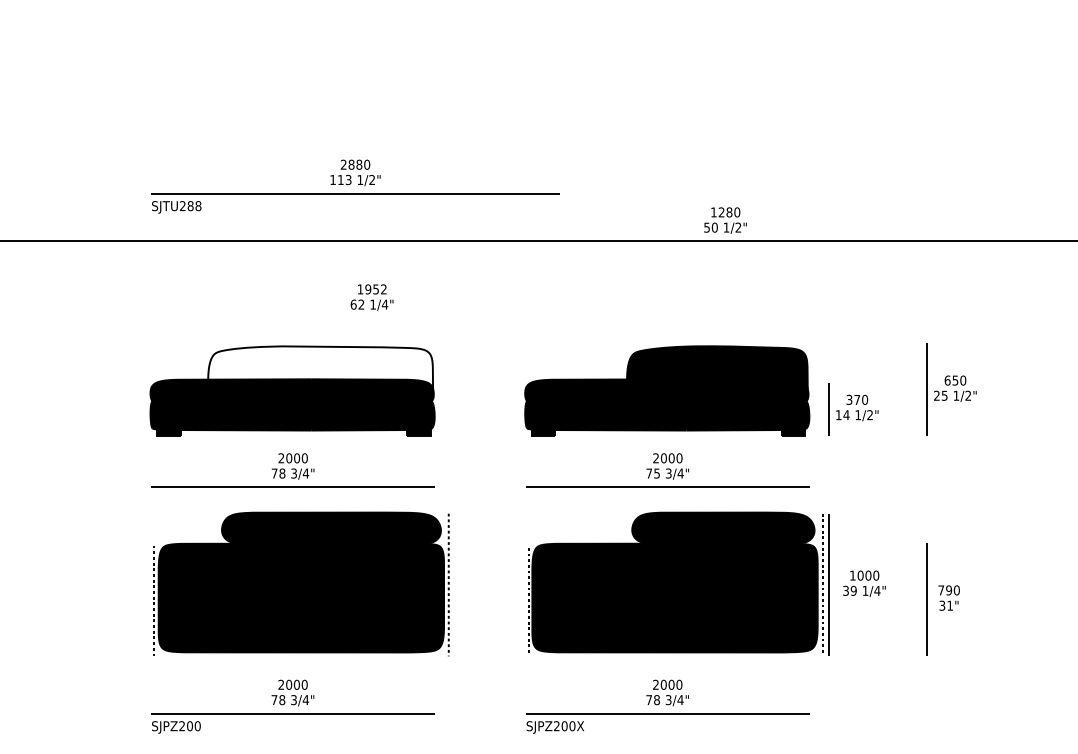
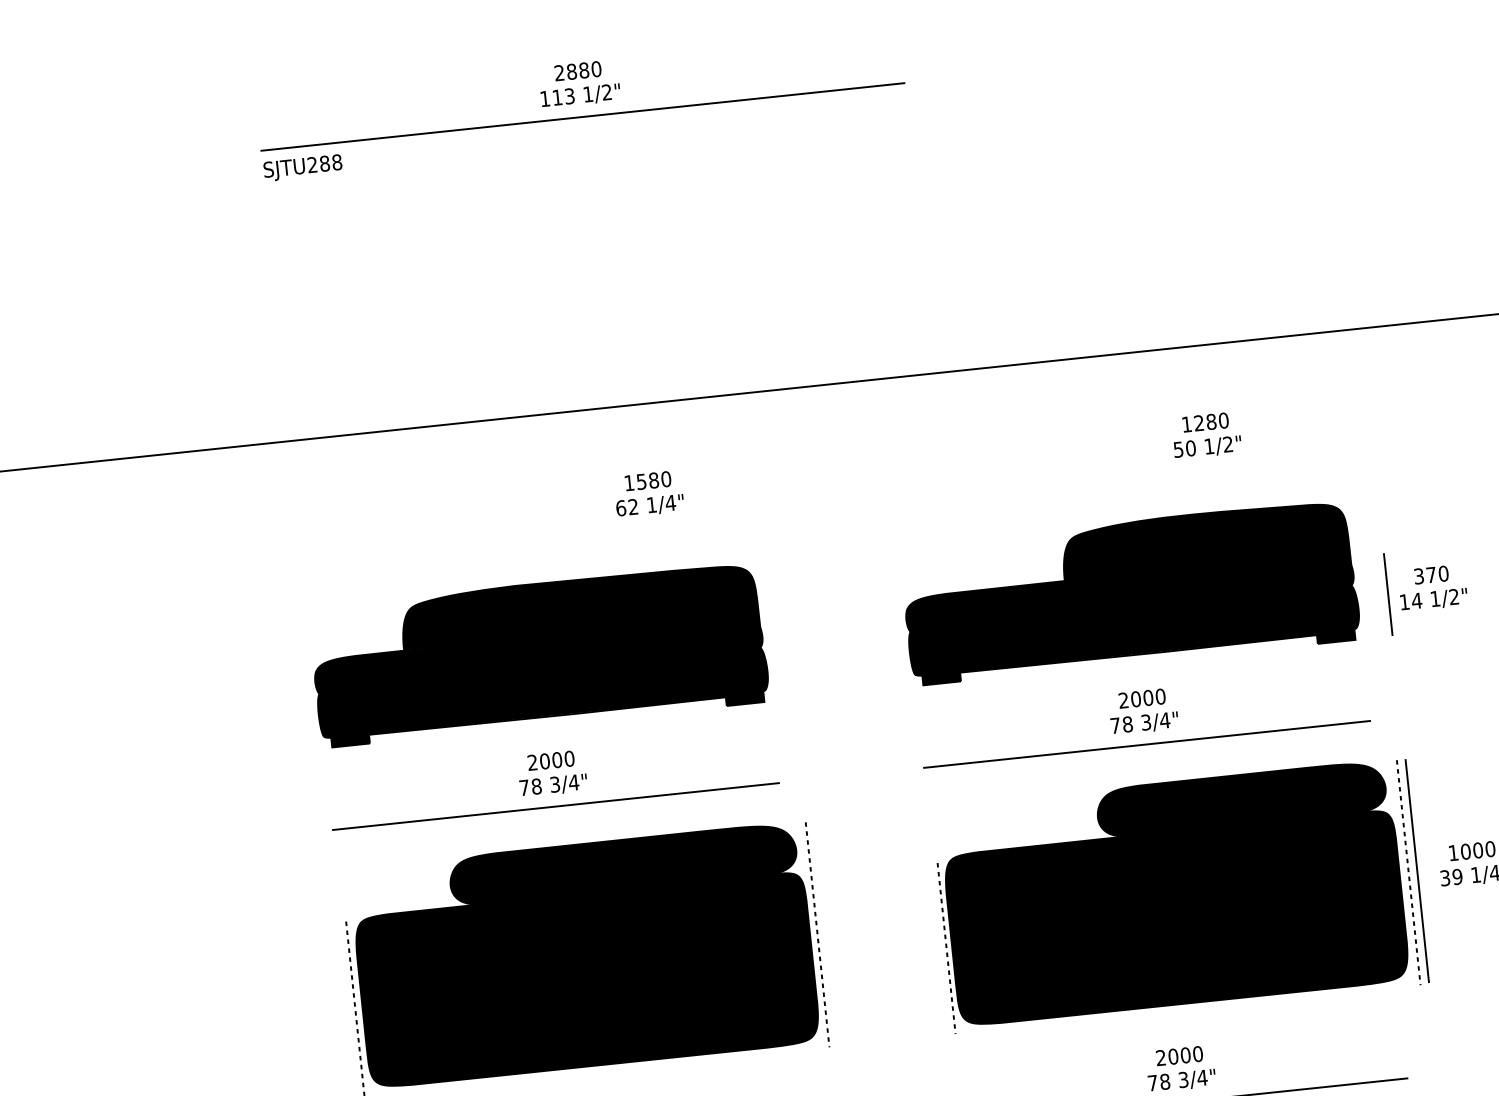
part: (355, 186) -> (581, 105), moved
text: (725, 220) -> (1206, 435), moved
text: (375, 289) -> (653, 480), 1952 -> 1580
fill: (320, 367) -> (579, 612), added
text: (657, 473) -> (1128, 724), 75 -> 78

